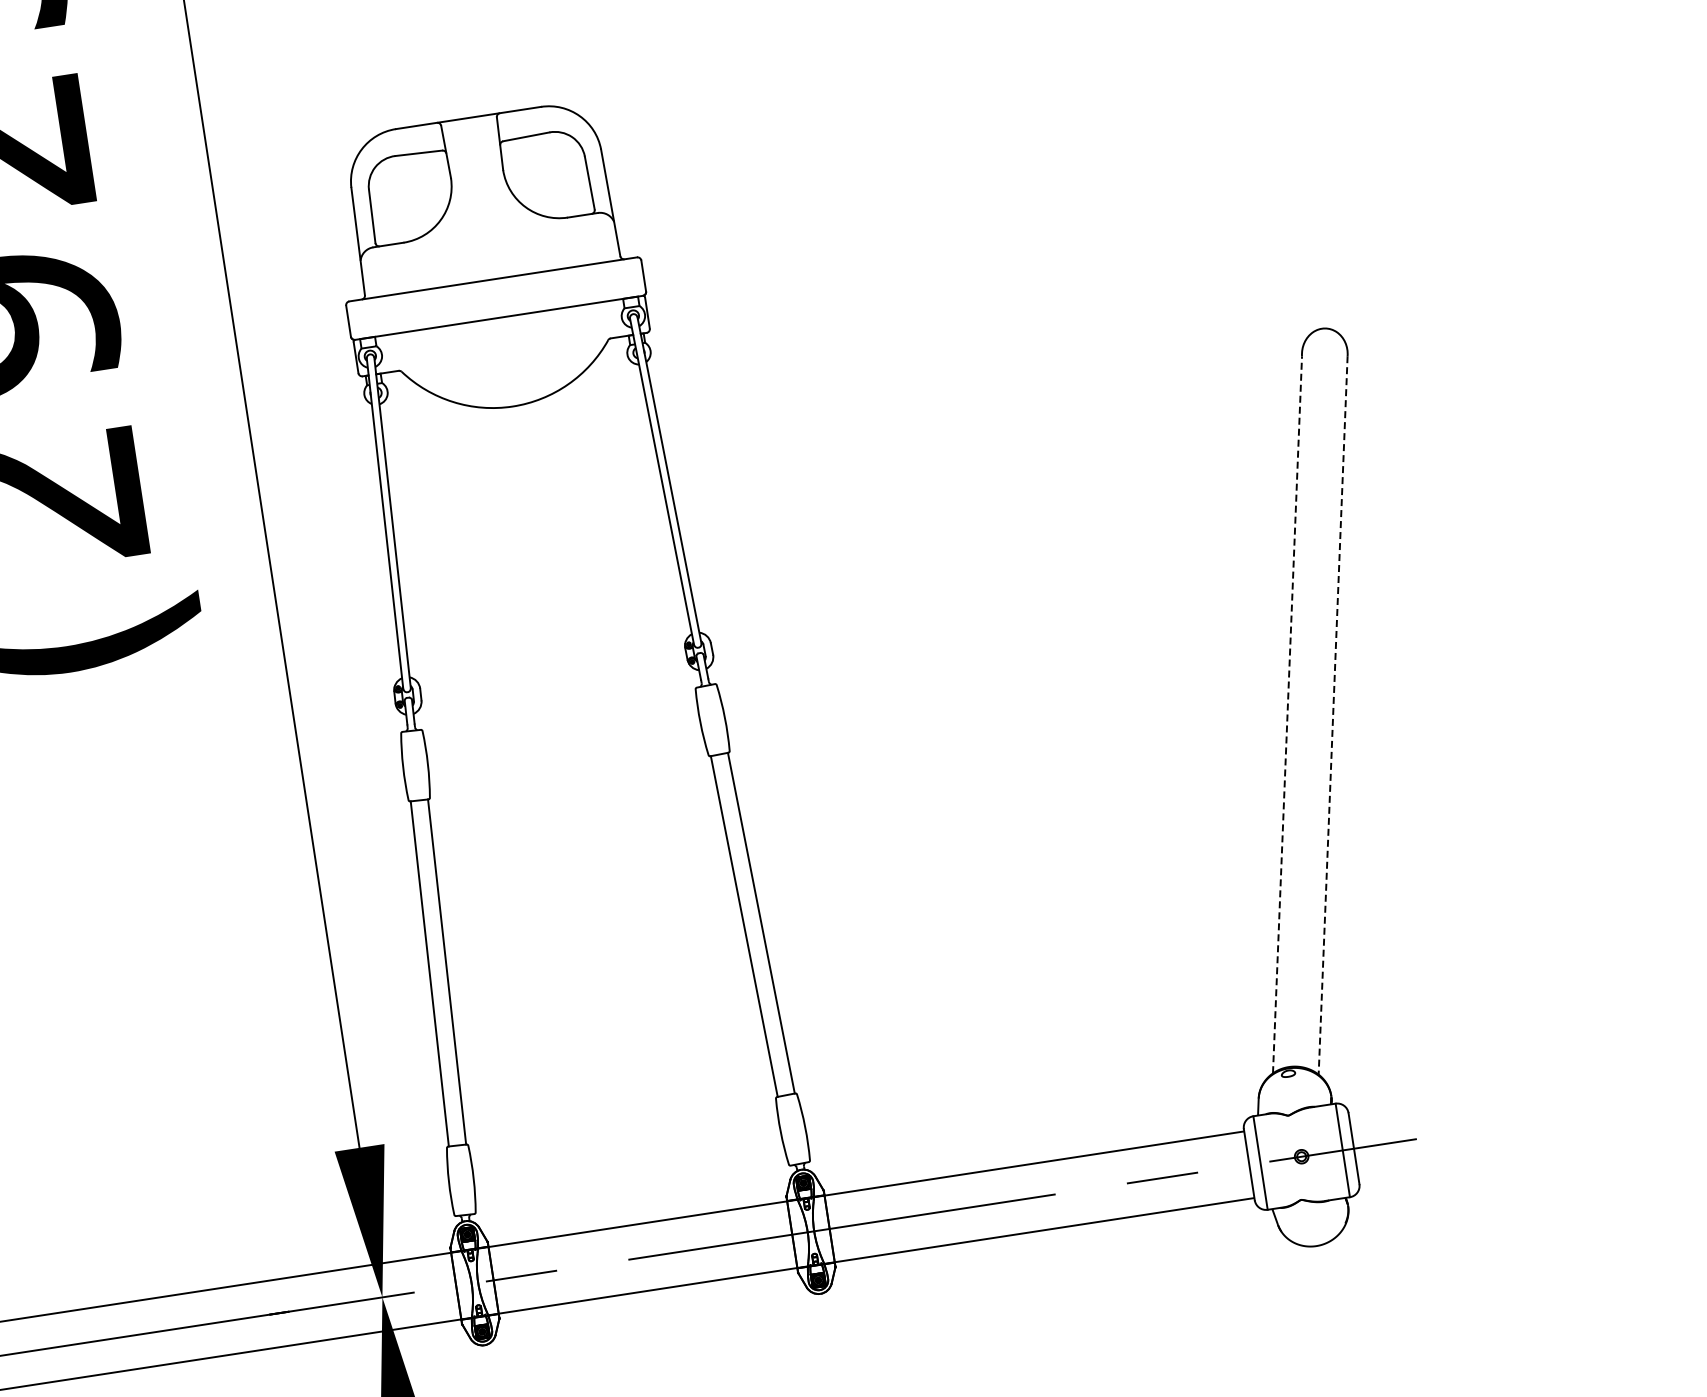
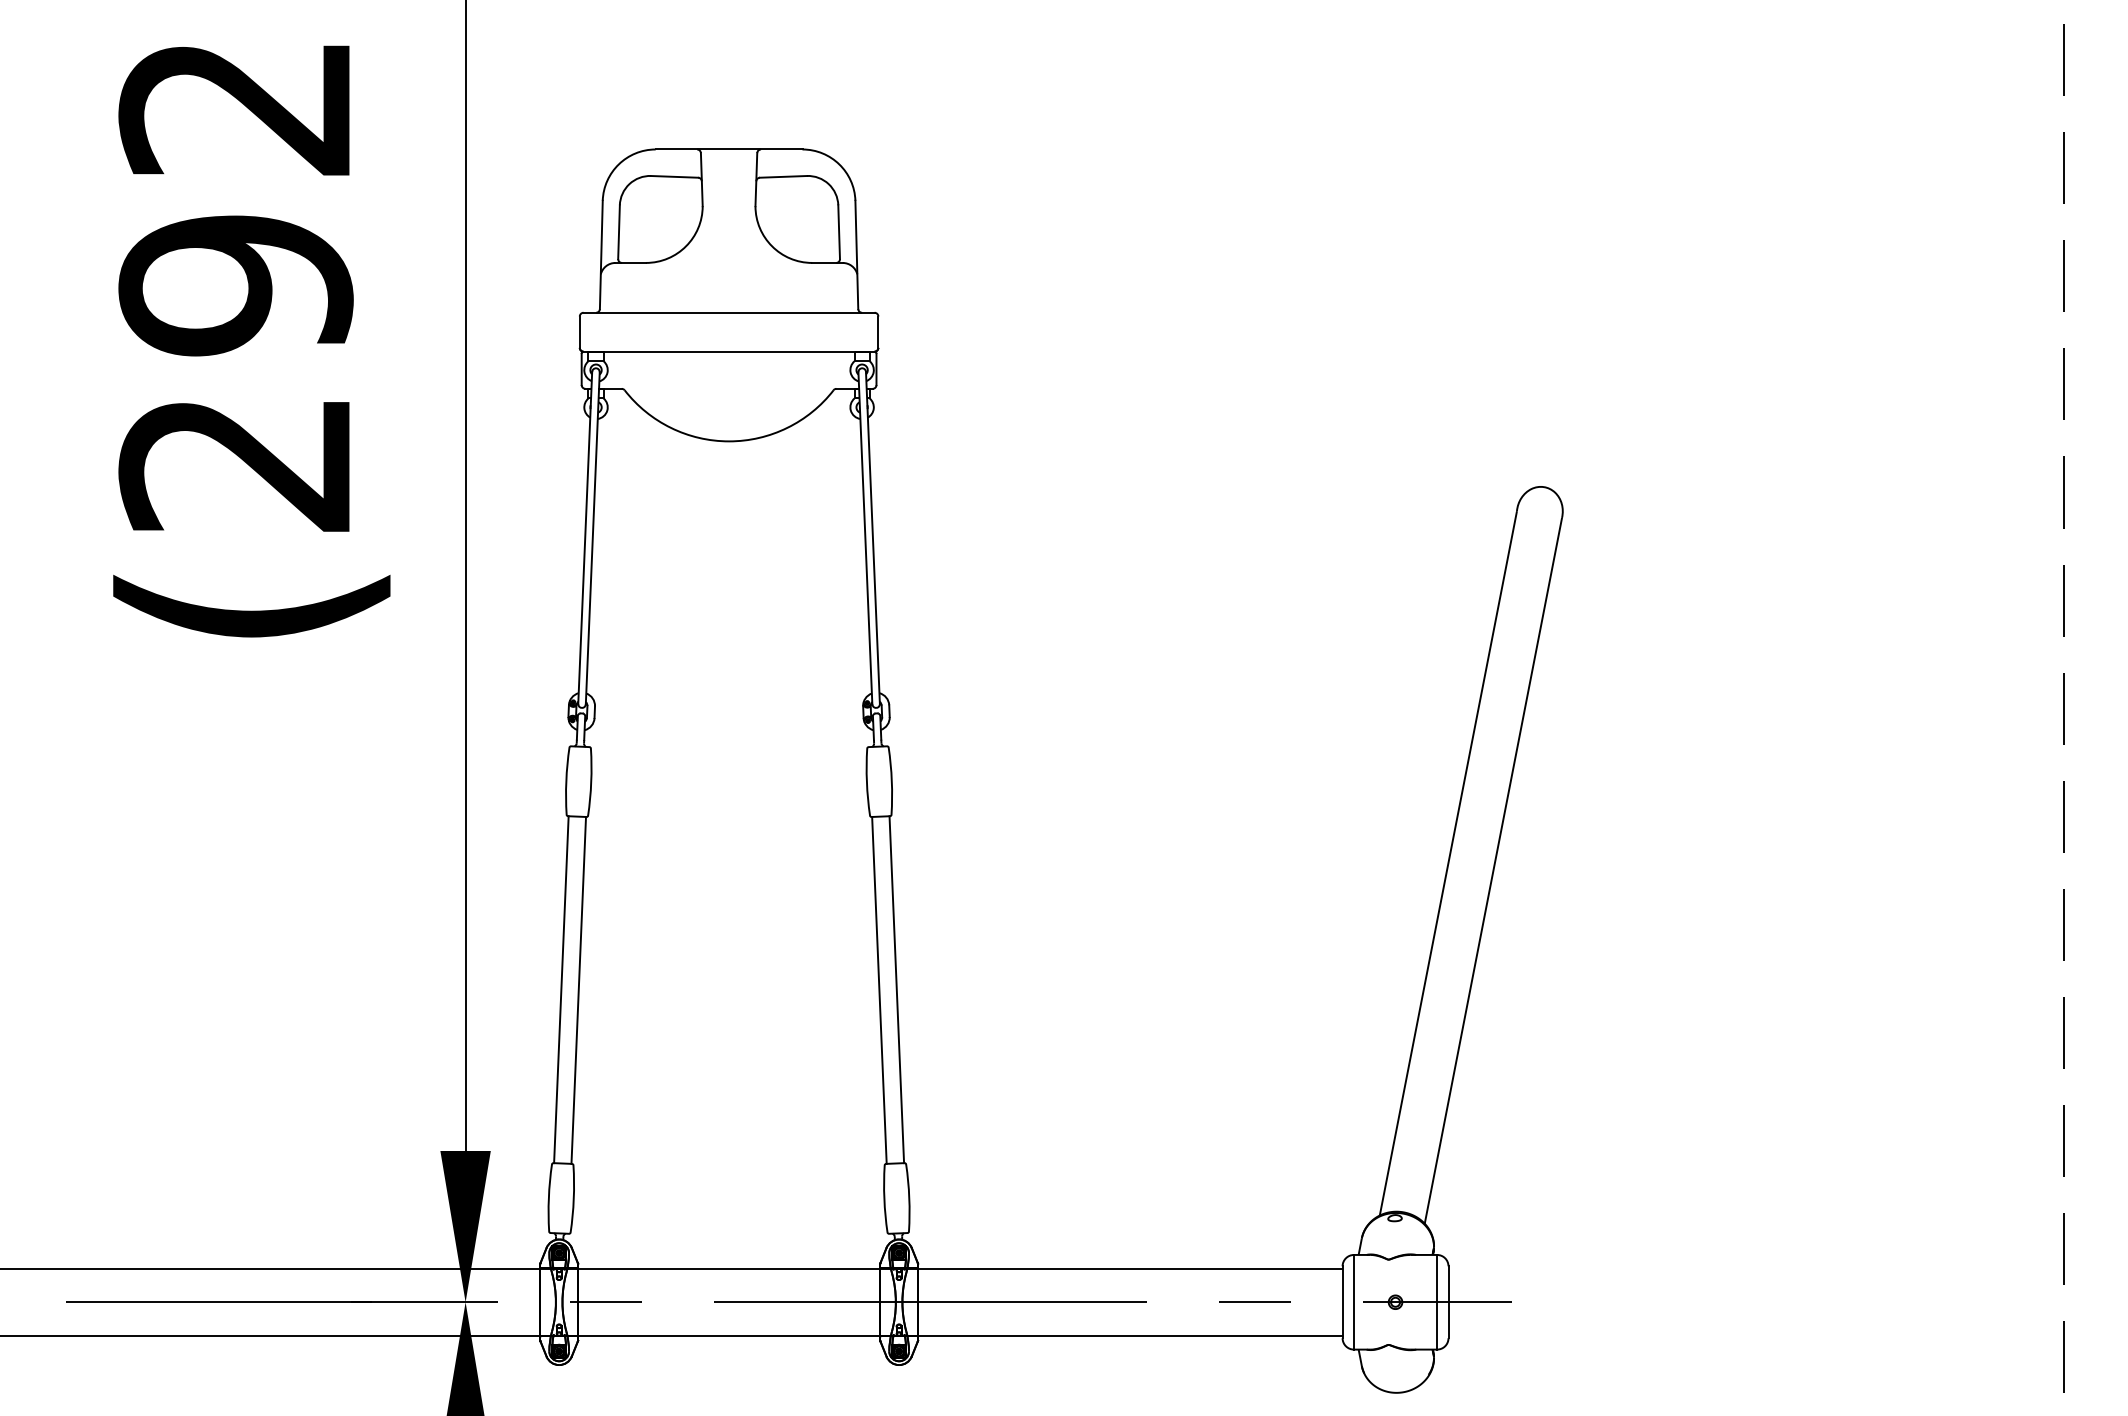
line: (1287, 714) -> (1448, 863), dashed -> solid
line: (1333, 715) -> (1493, 870), dashed -> solid

